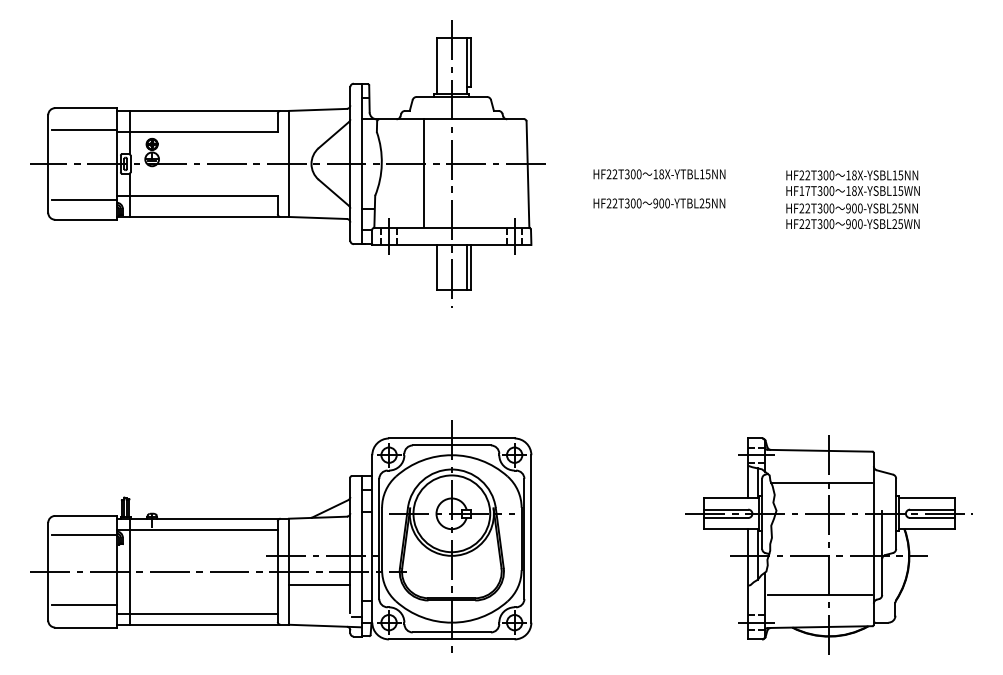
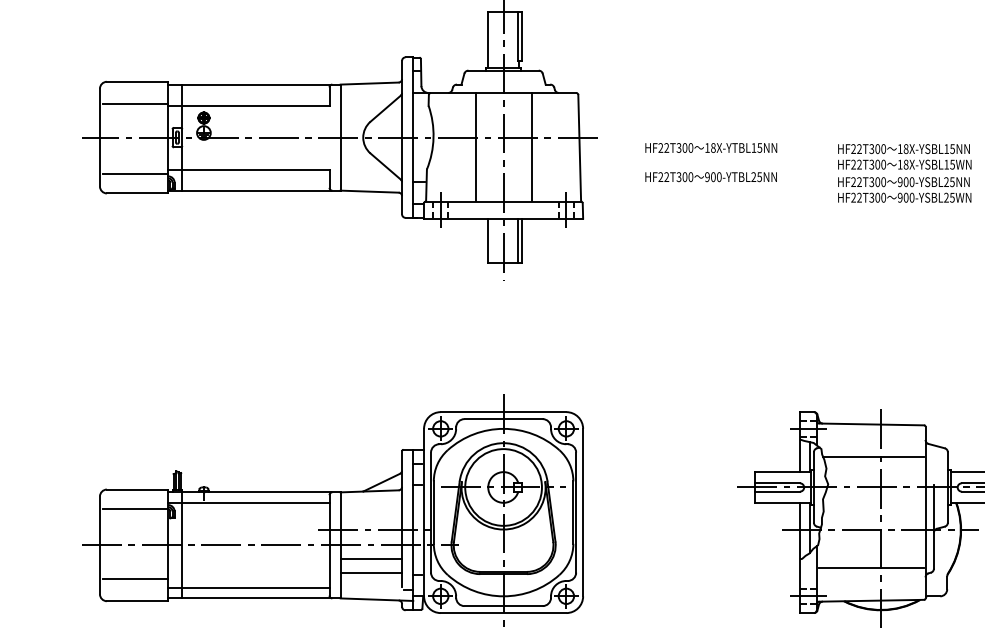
line: (479, 173) -> (531, 147), added
text: (804, 190) -> (856, 164), HF17T300 -> HF22T300
line: (319, 599) -> (371, 573), added

